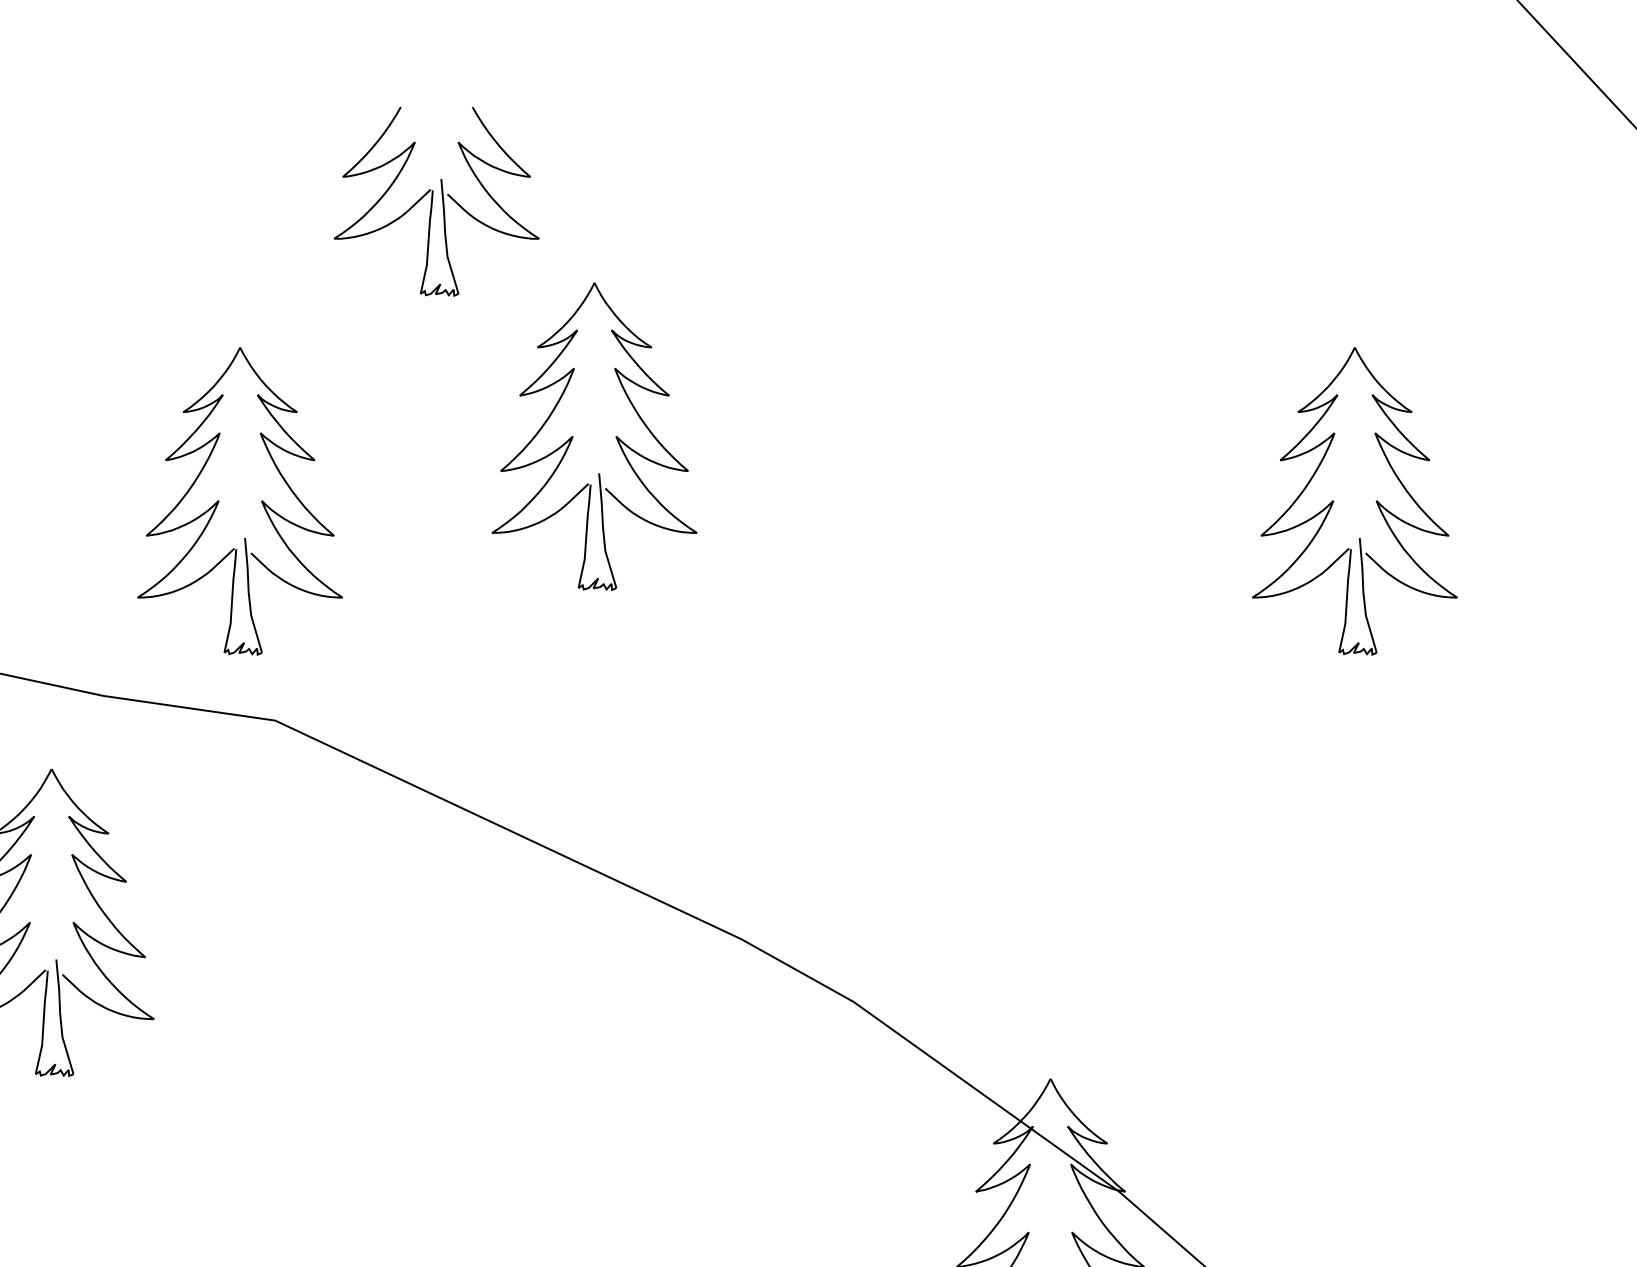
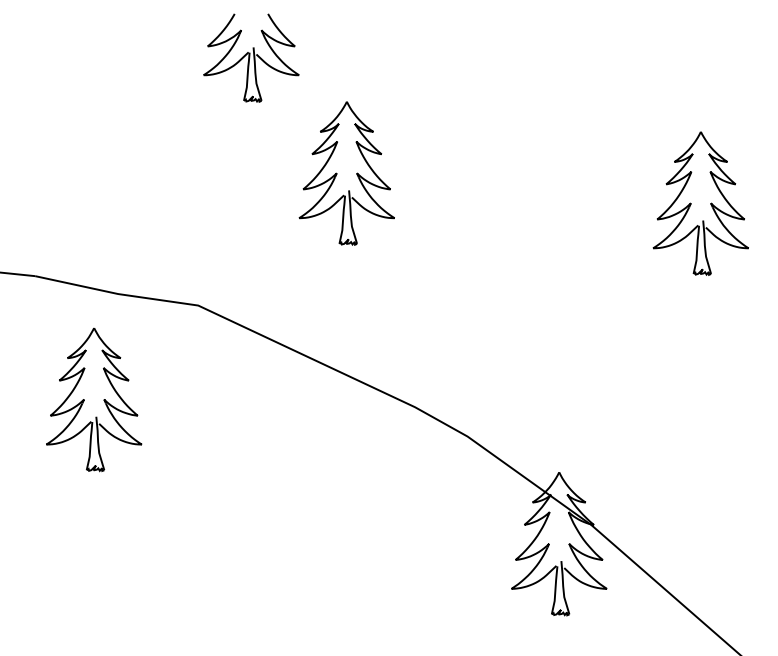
part: (436, 200) -> (251, 57), moved
part: (239, 501) -> (181, 203), removed

